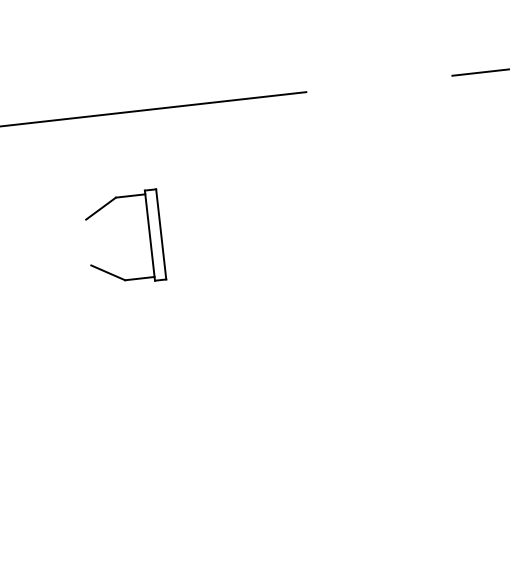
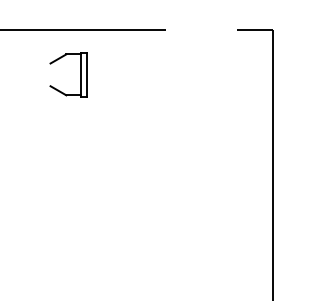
part: (148, 235) -> (80, 74), moved

